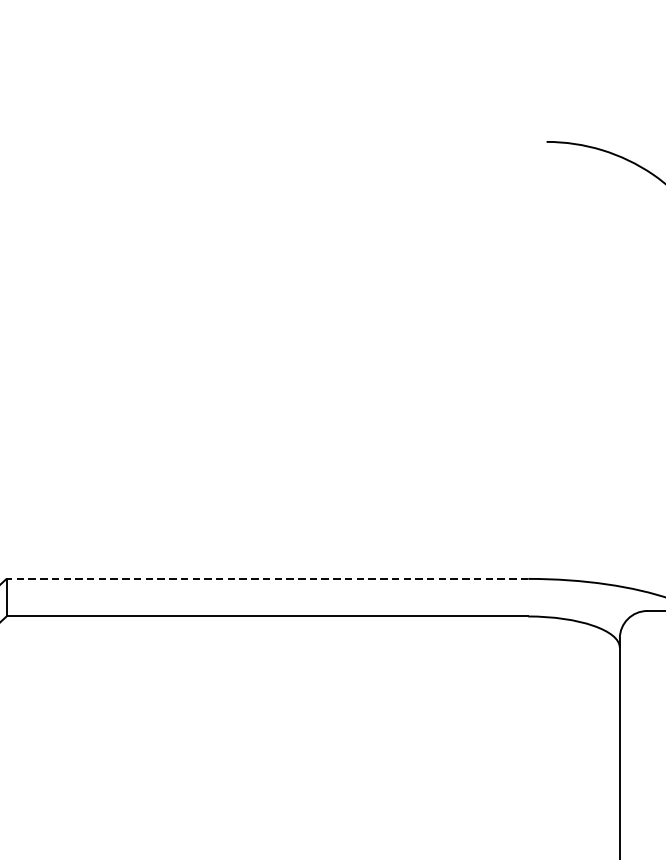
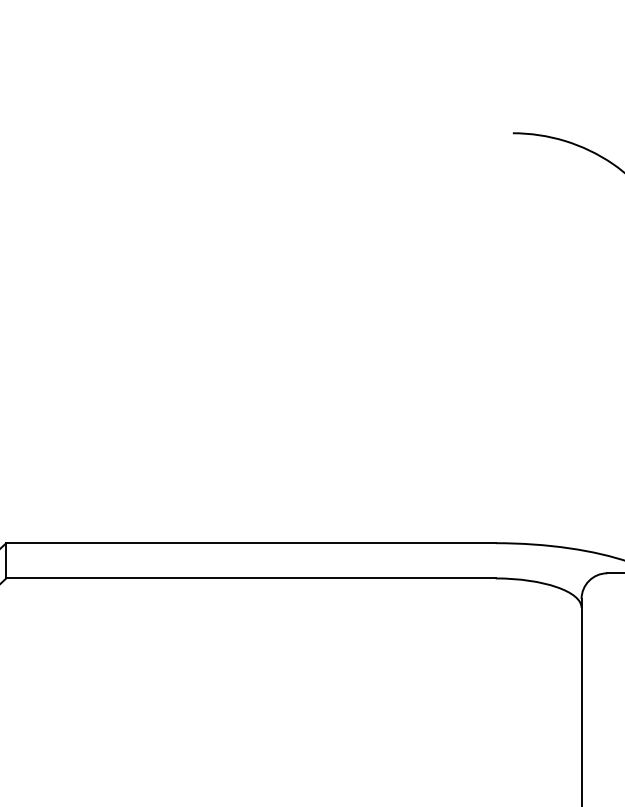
line: (266, 579) -> (250, 543), dashed -> solid

